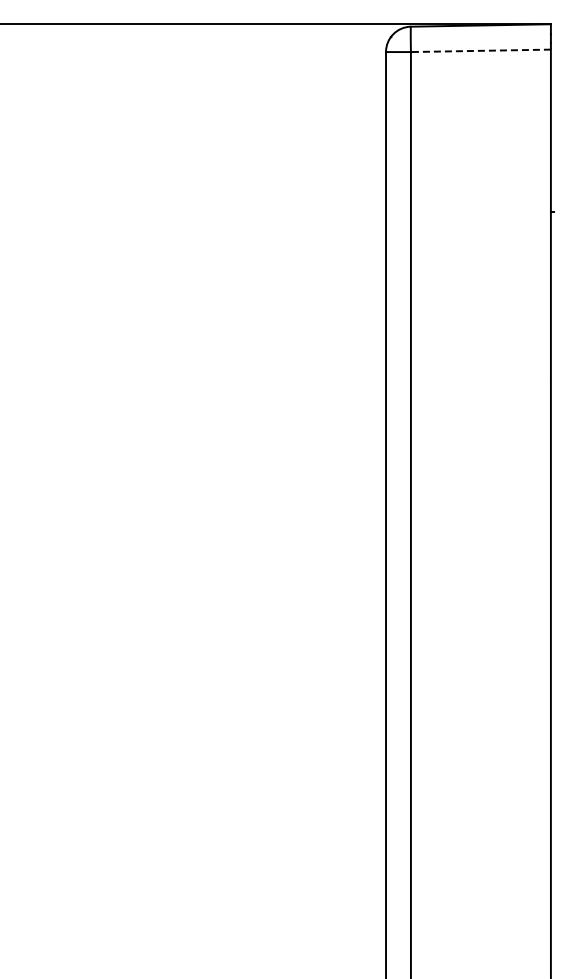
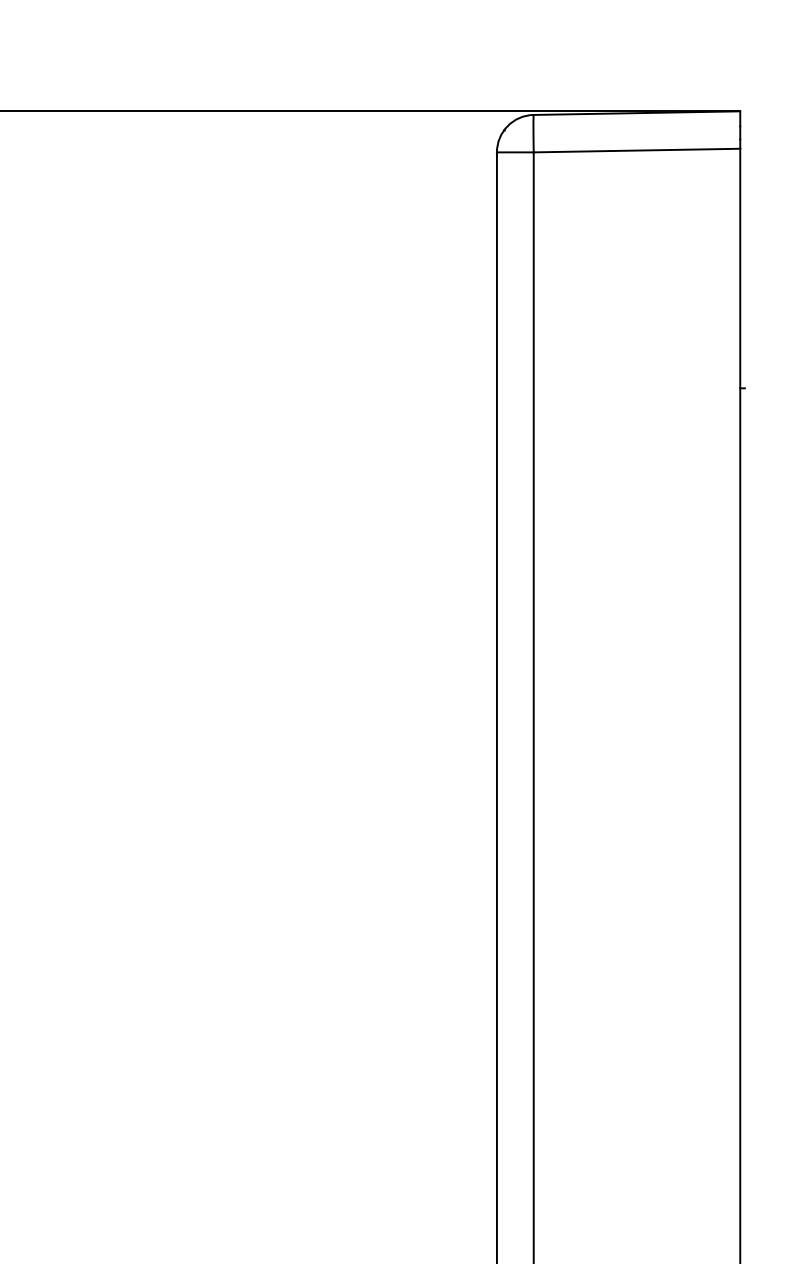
line: (480, 50) -> (636, 150), dashed -> solid

